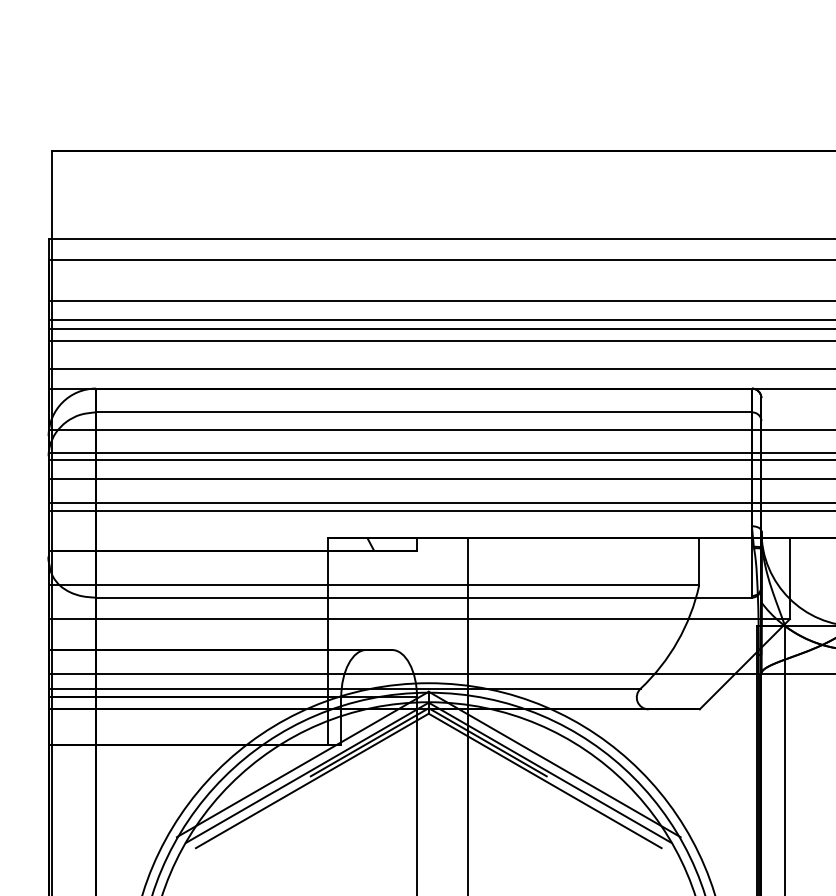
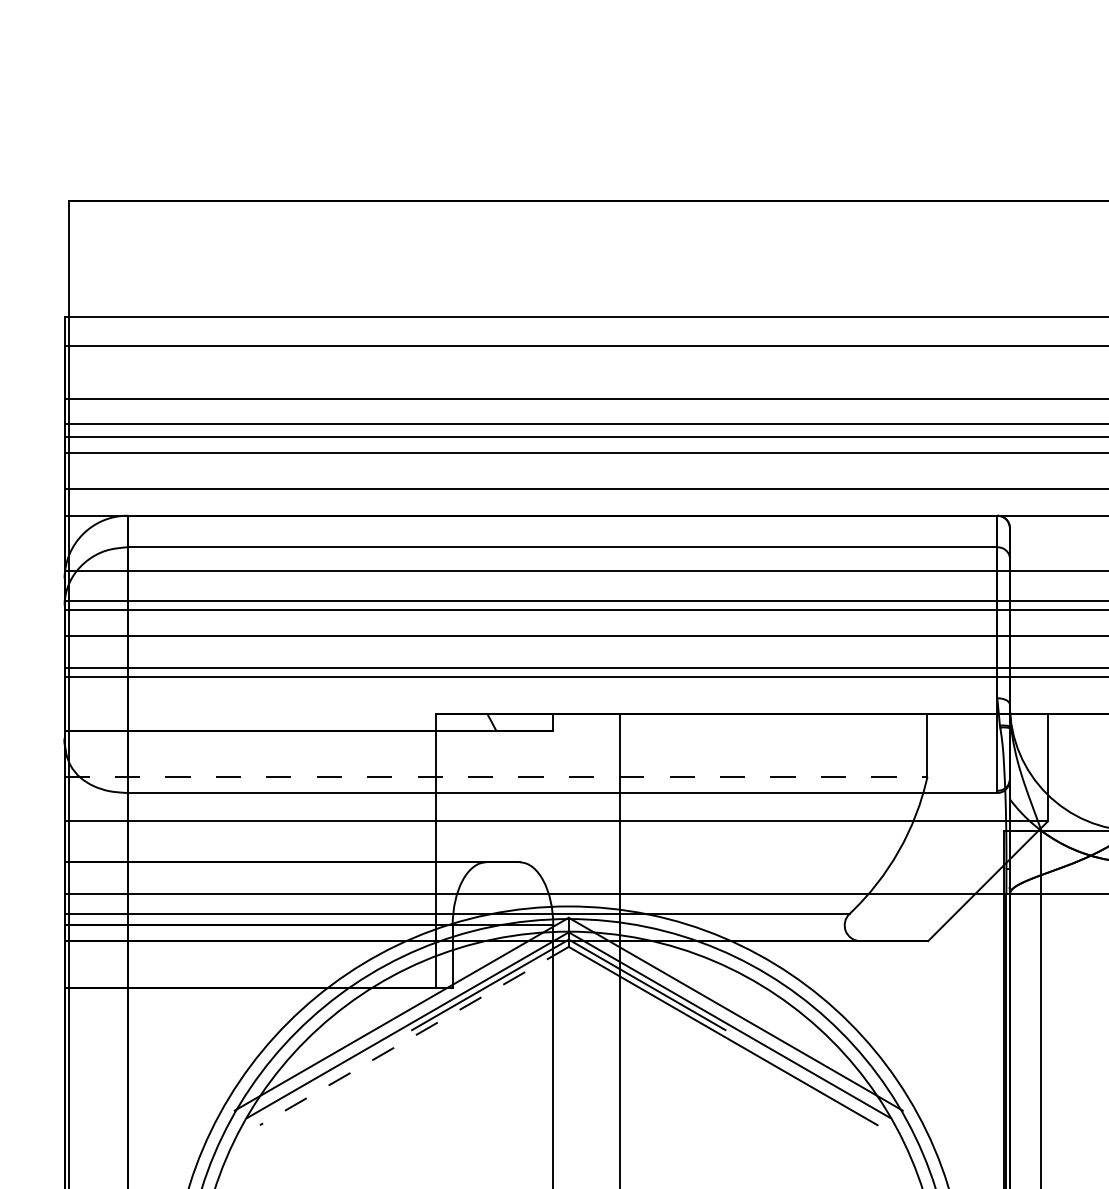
line: (374, 585) -> (496, 776), solid -> dashed
line: (311, 781) -> (413, 1036), solid -> dashed

